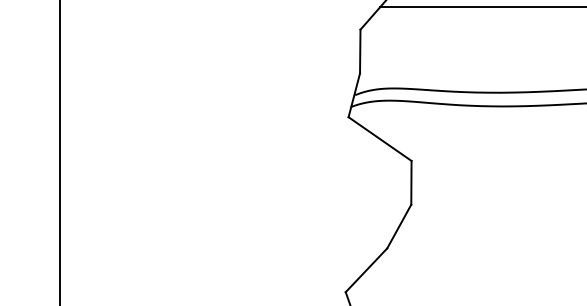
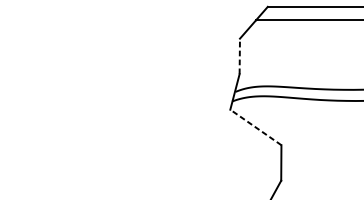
line: (360, 51) -> (239, 56), solid -> dashed
line: (379, 138) -> (255, 127), solid -> dashed

